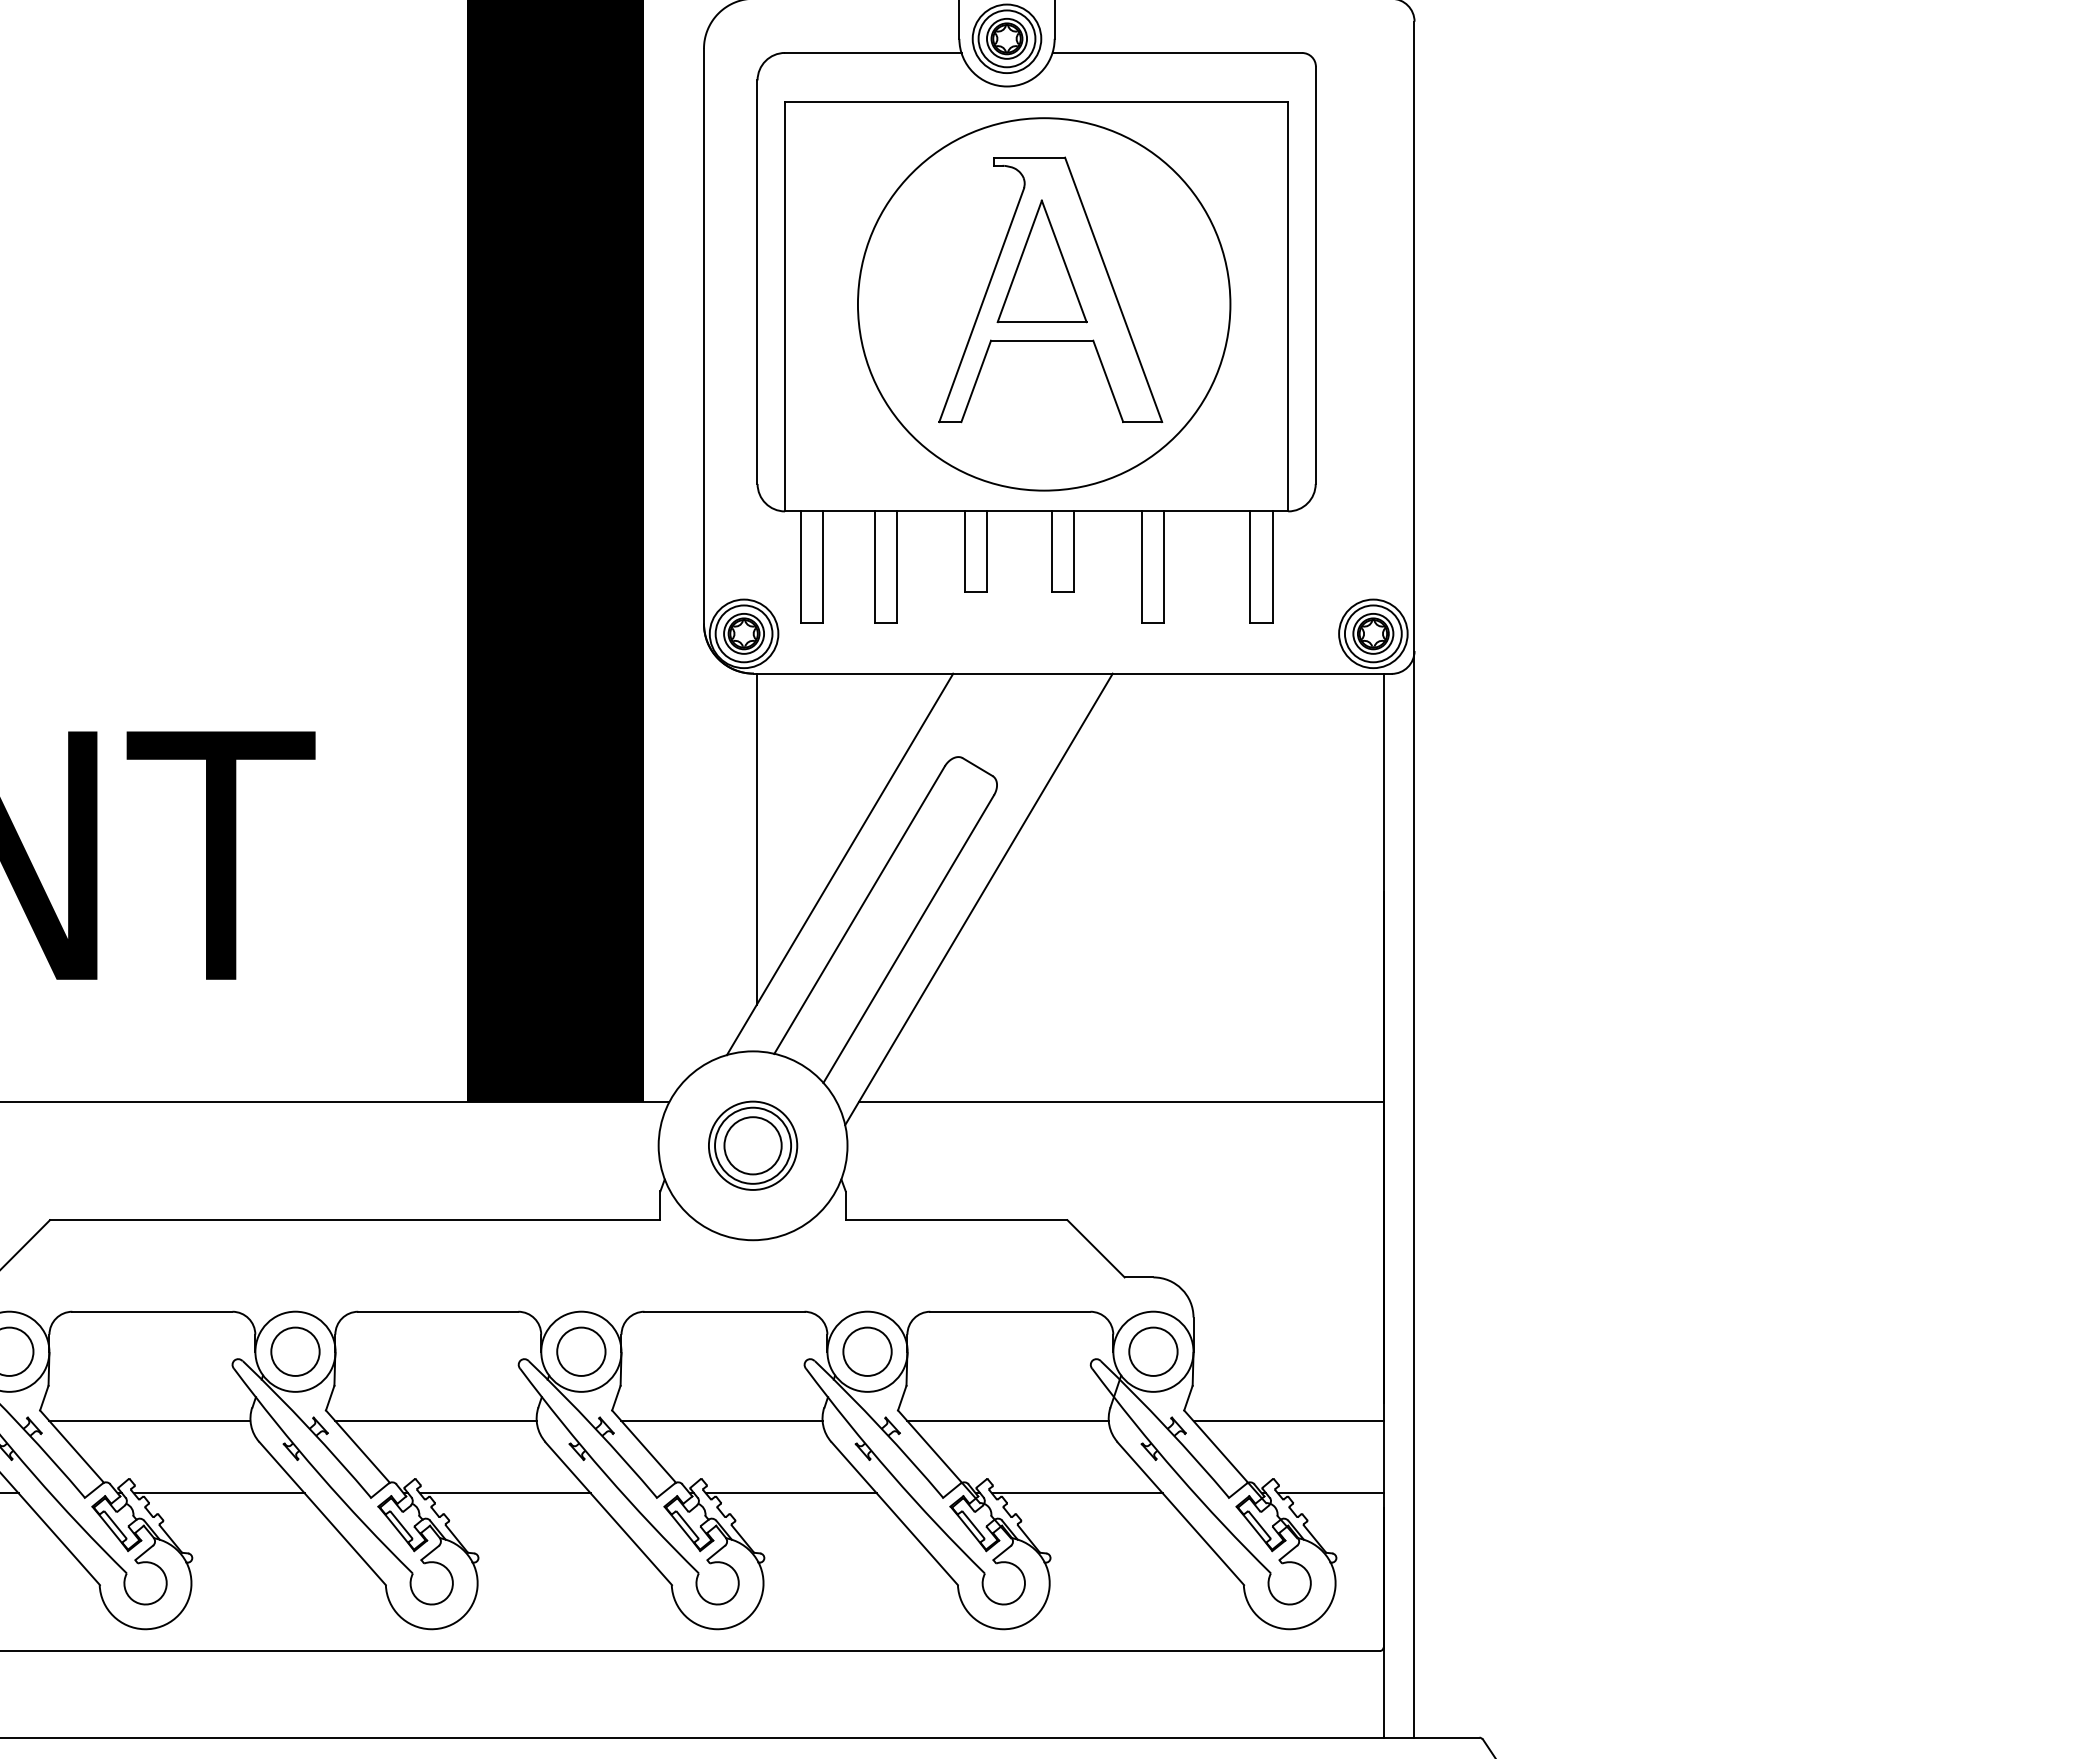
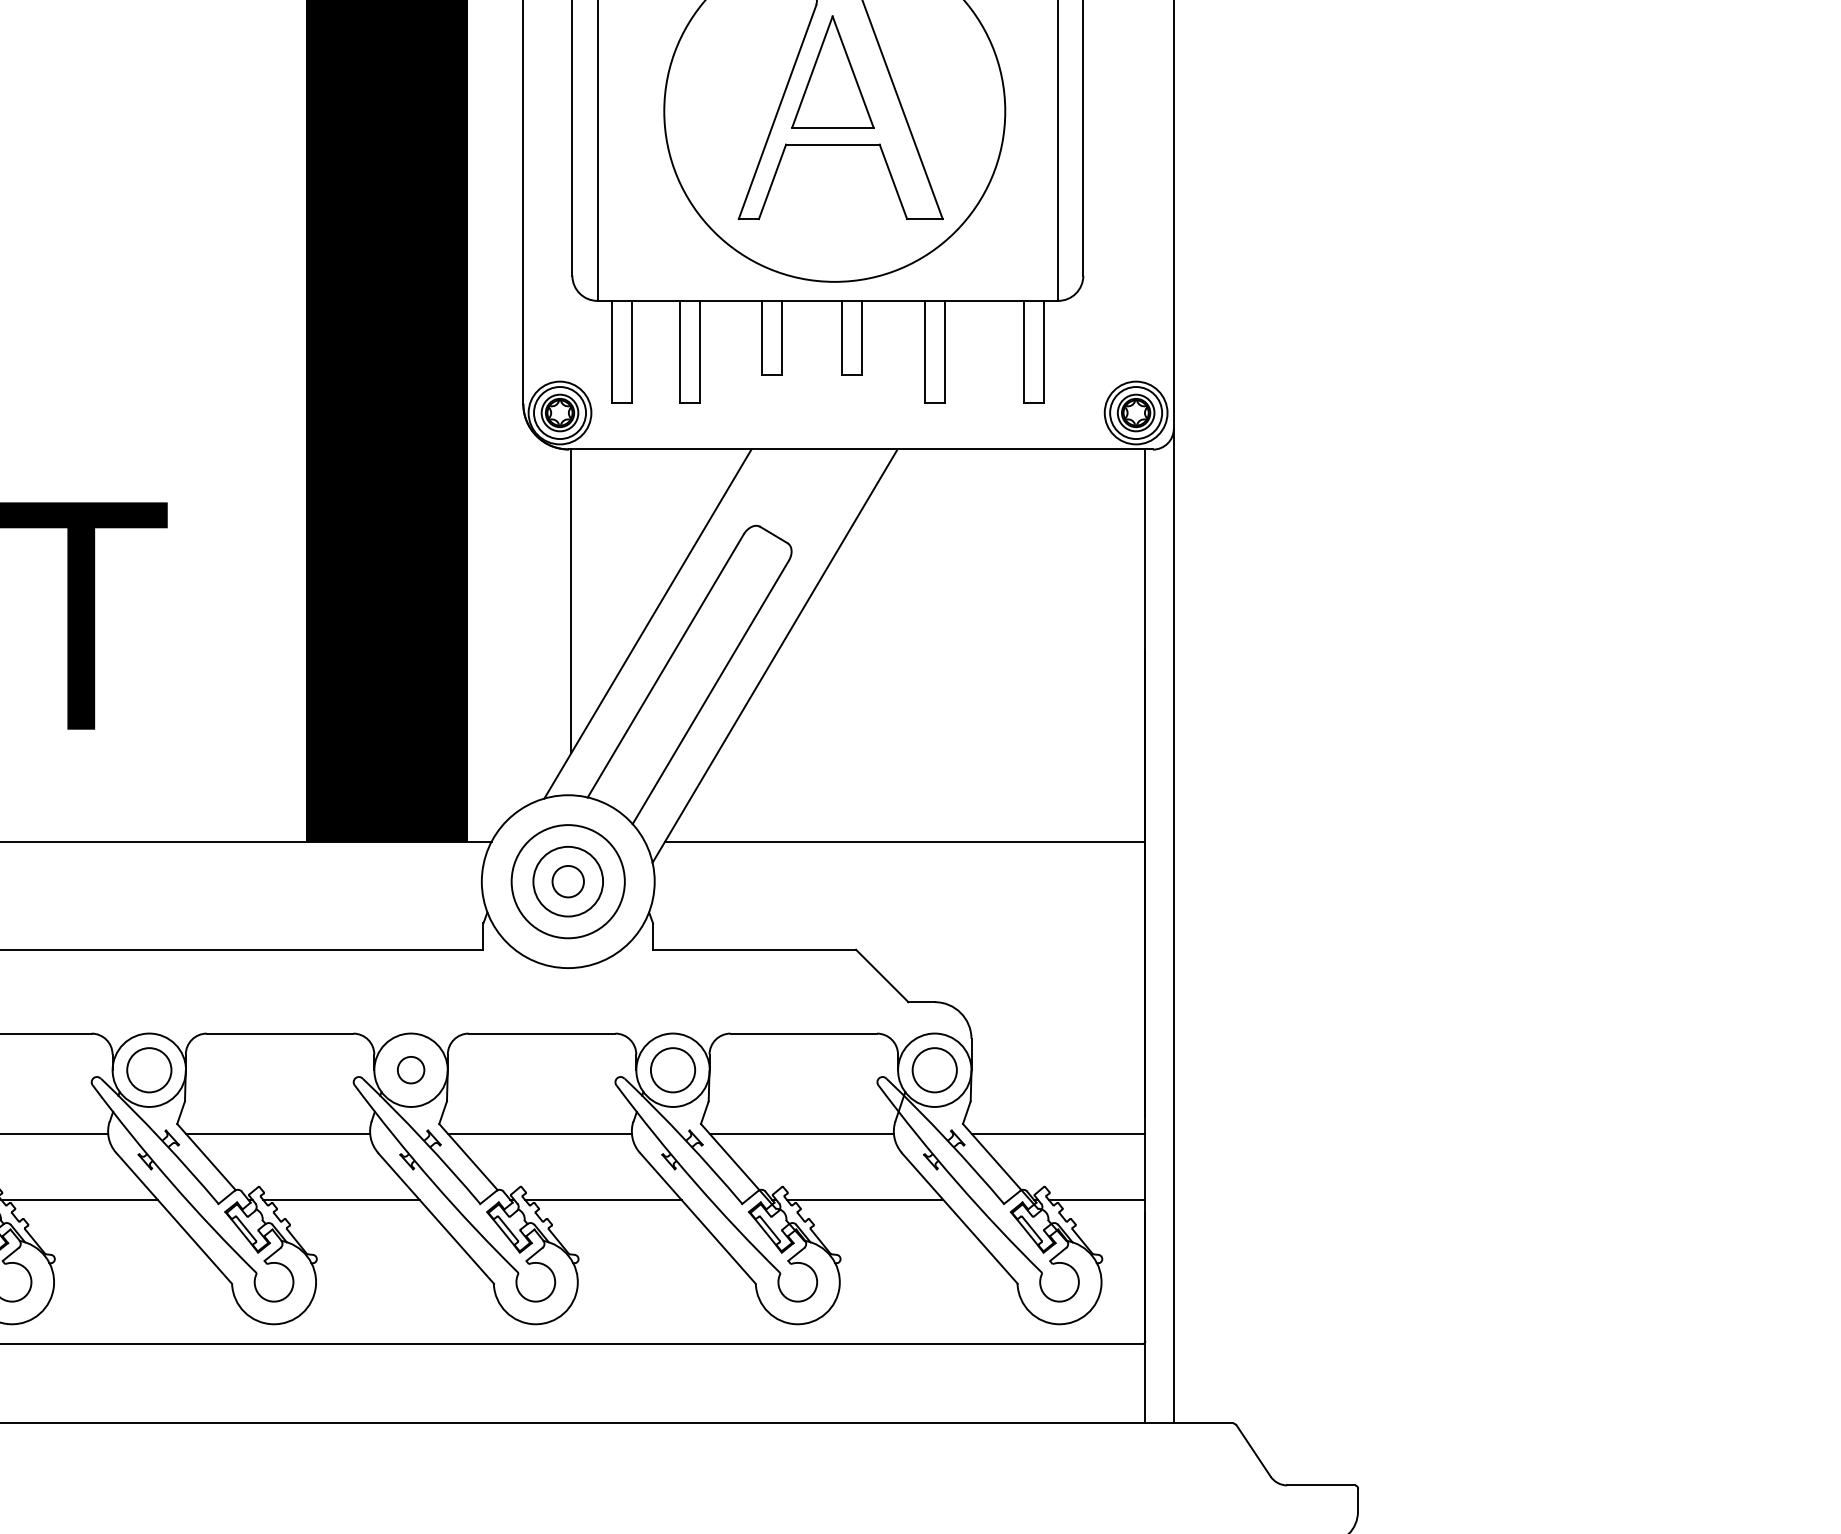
circle: (752, 1145) -> (567, 881), size x0.6
circle: (752, 1145) -> (567, 881), size x1.4
circle: (581, 1351) -> (411, 1070), size x0.6

